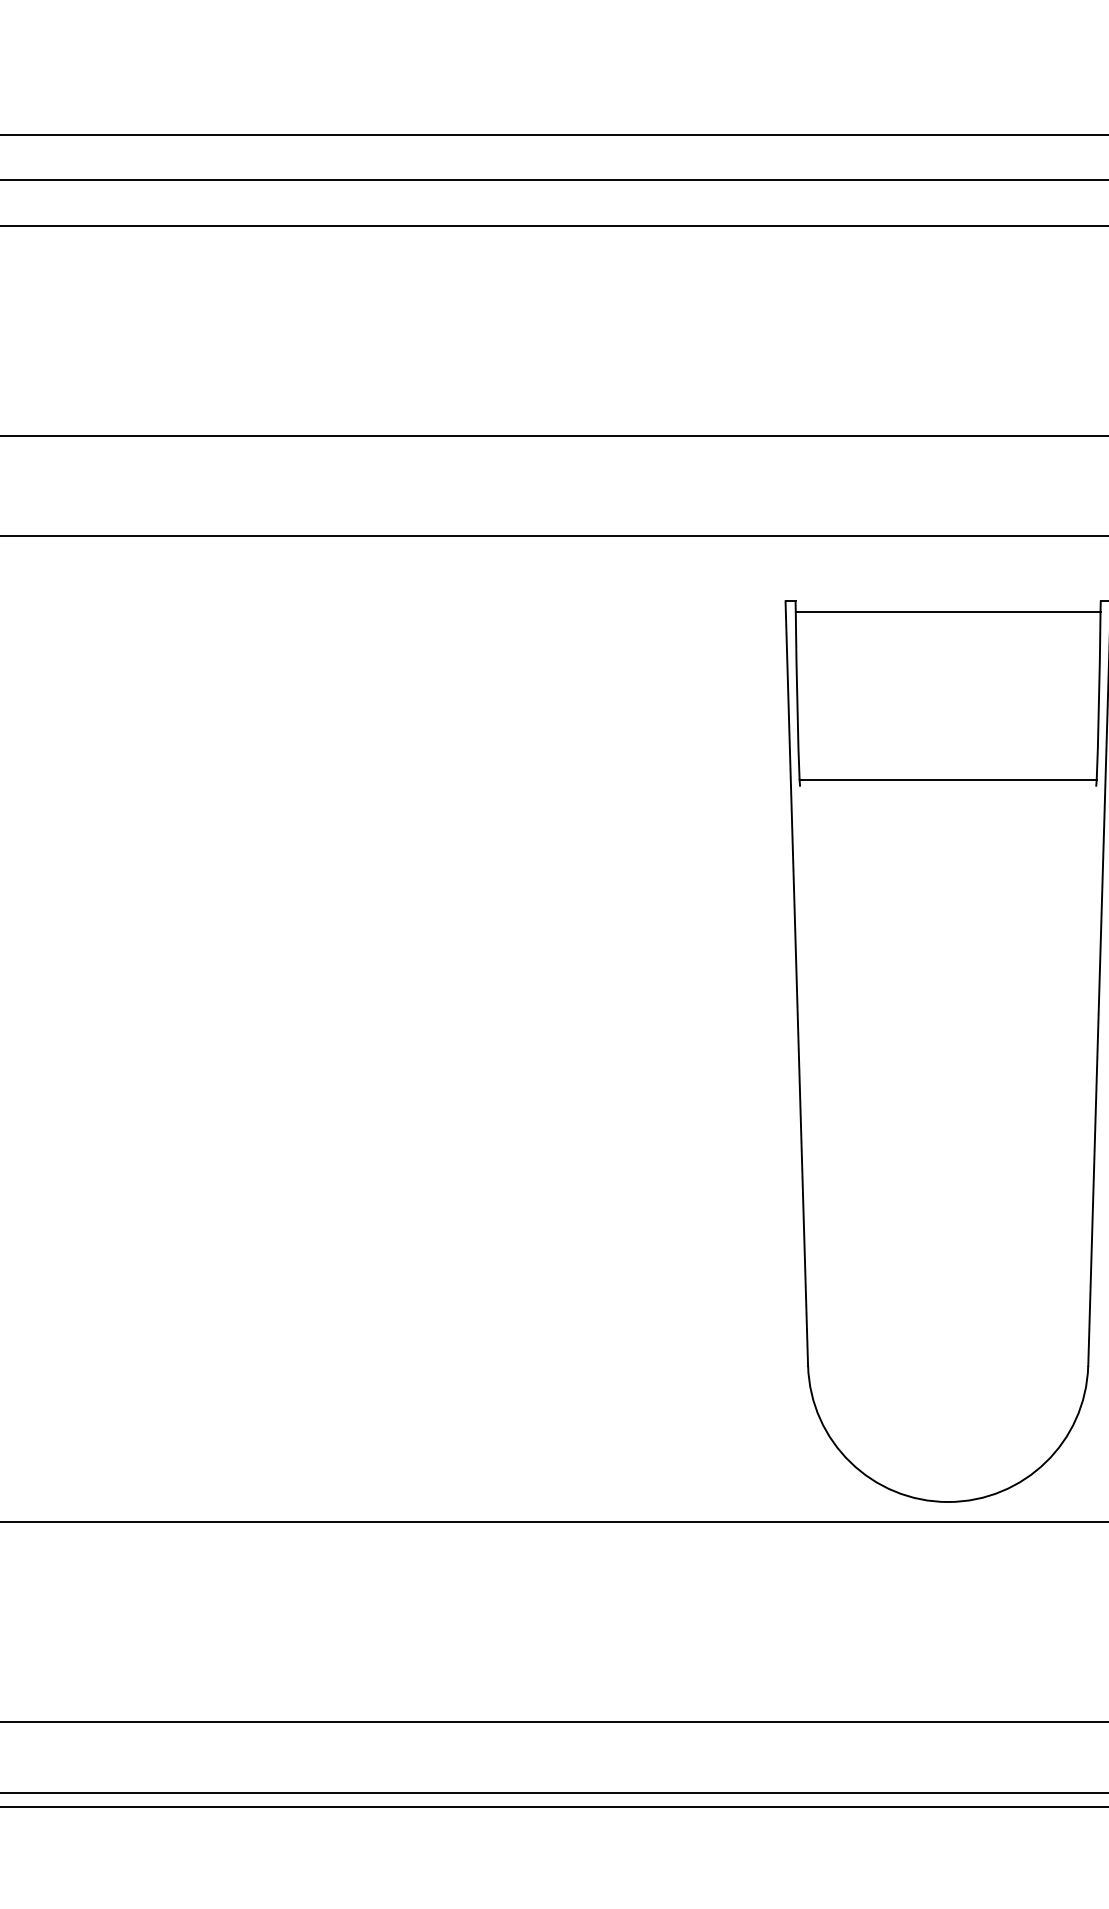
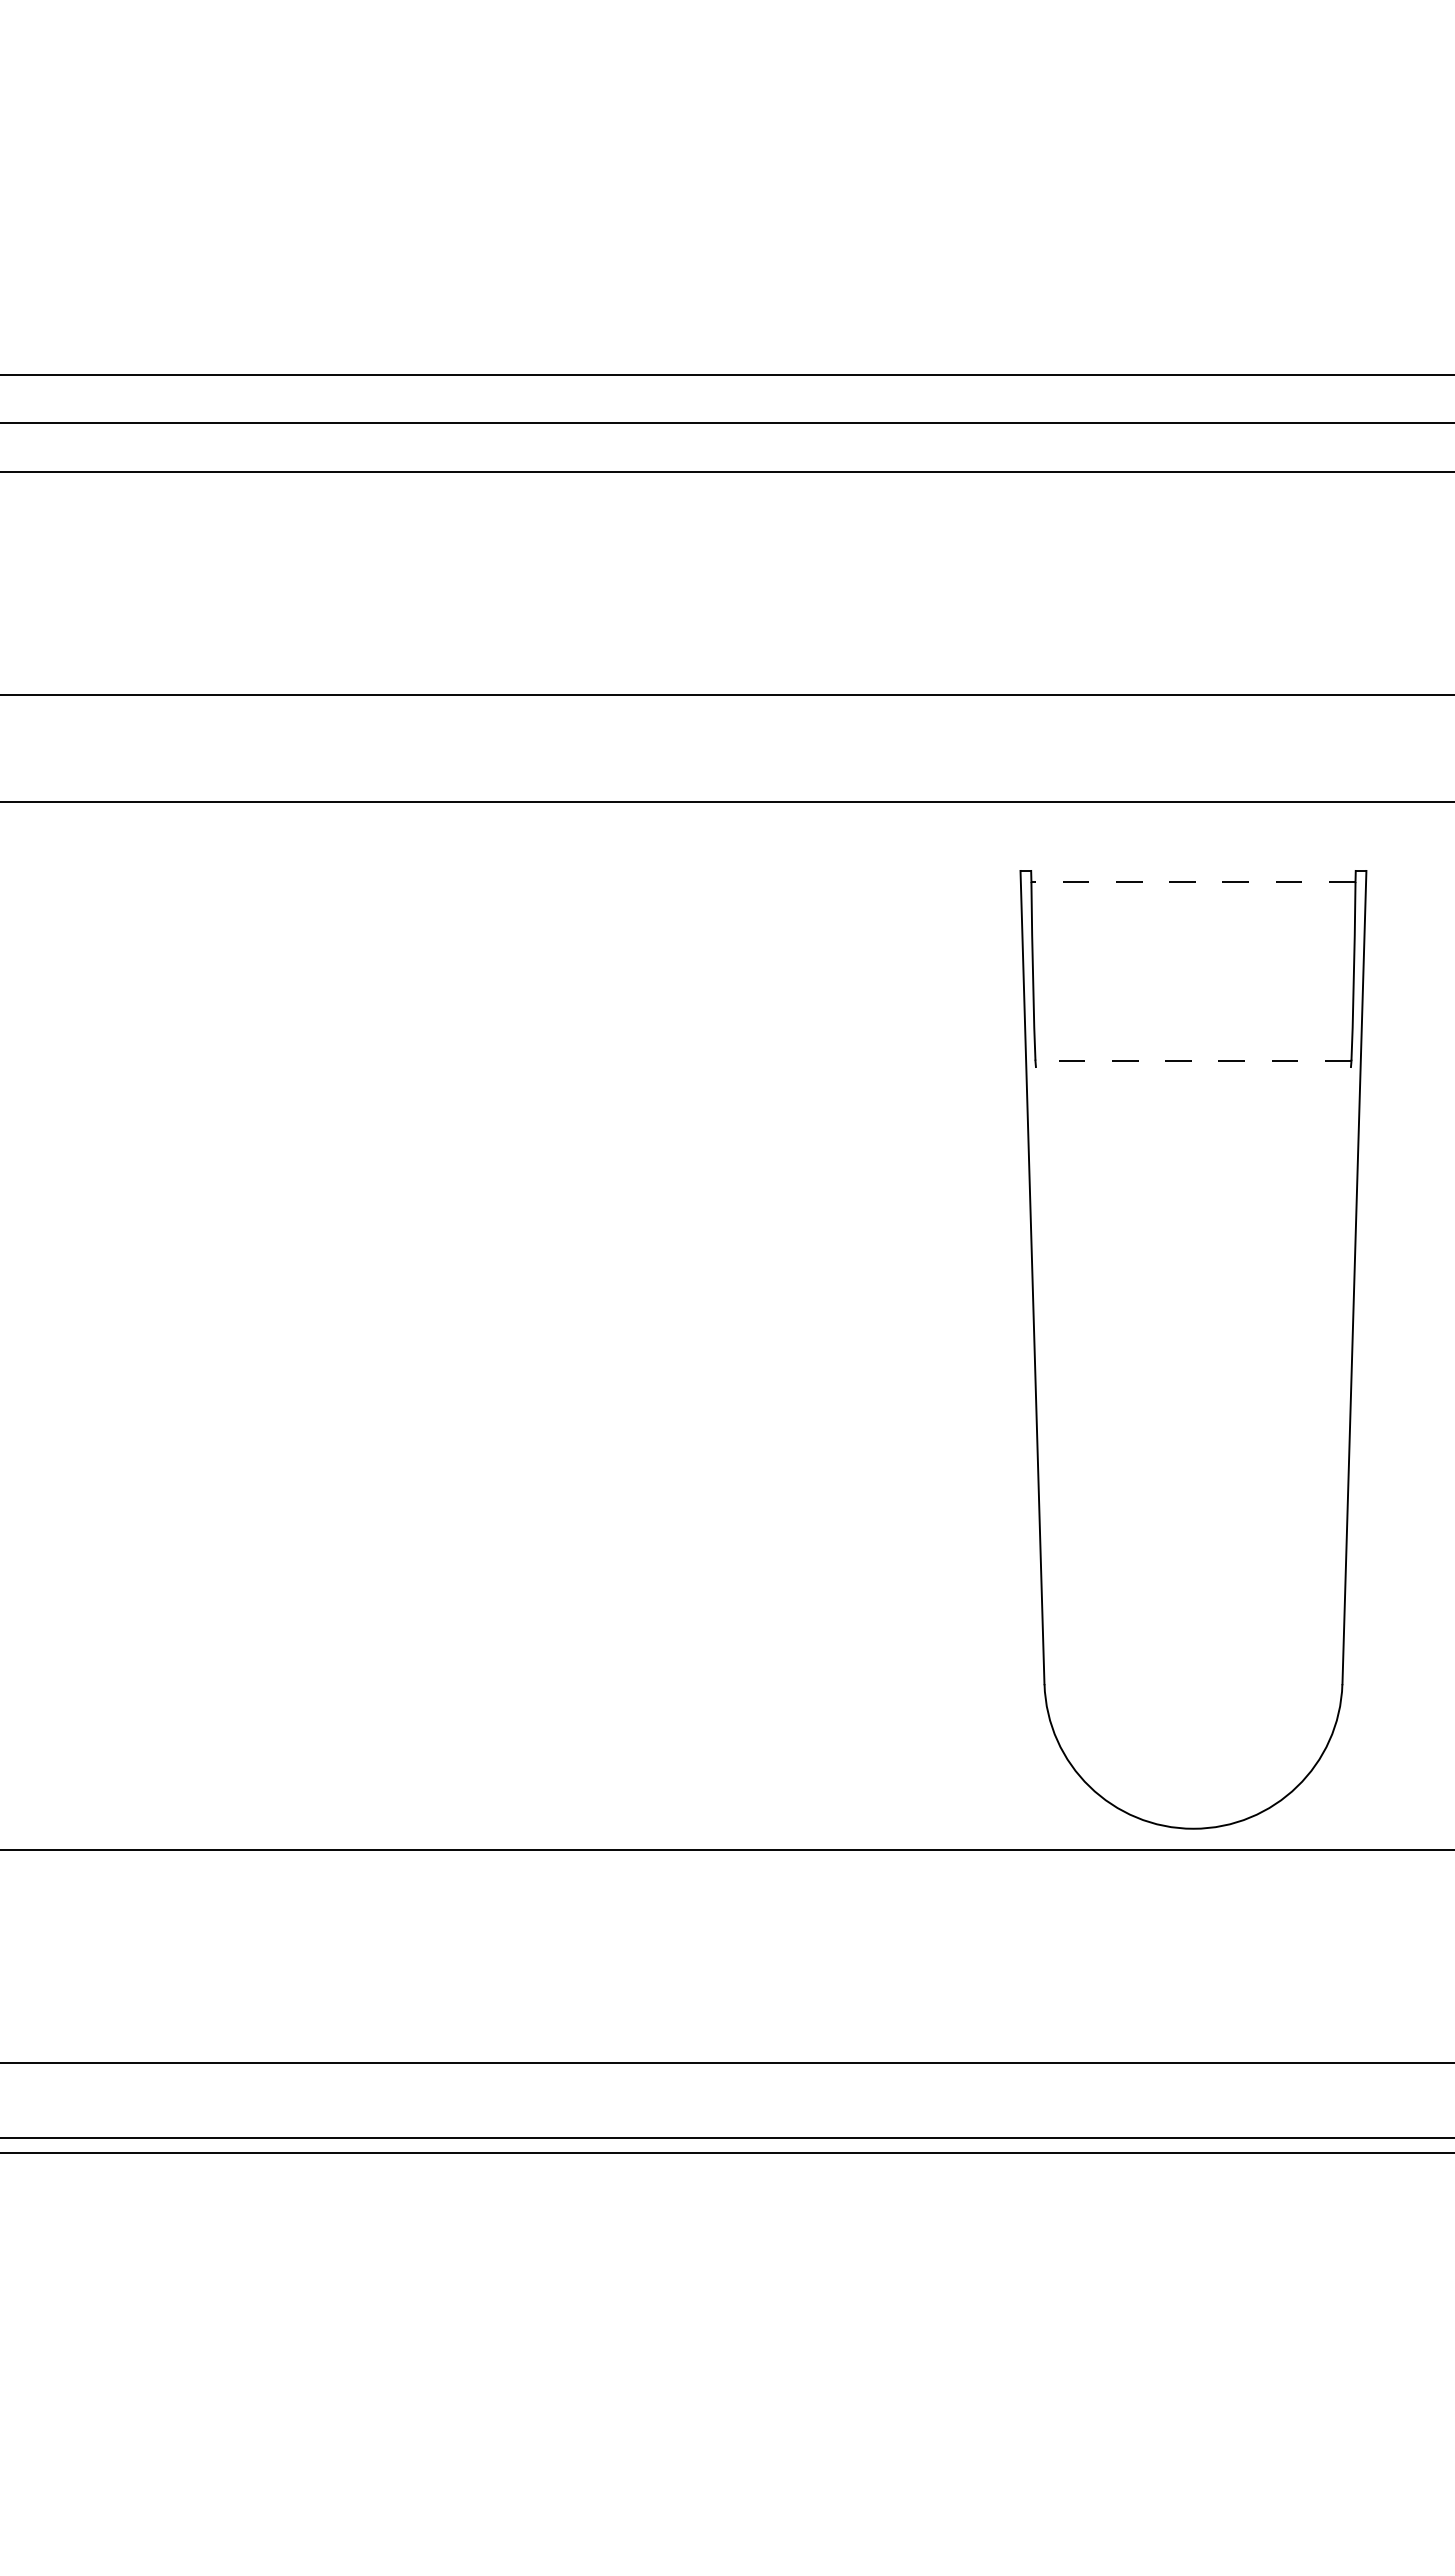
line: (947, 612) -> (1192, 882), solid -> dashed
line: (947, 779) -> (1192, 1060), solid -> dashed

